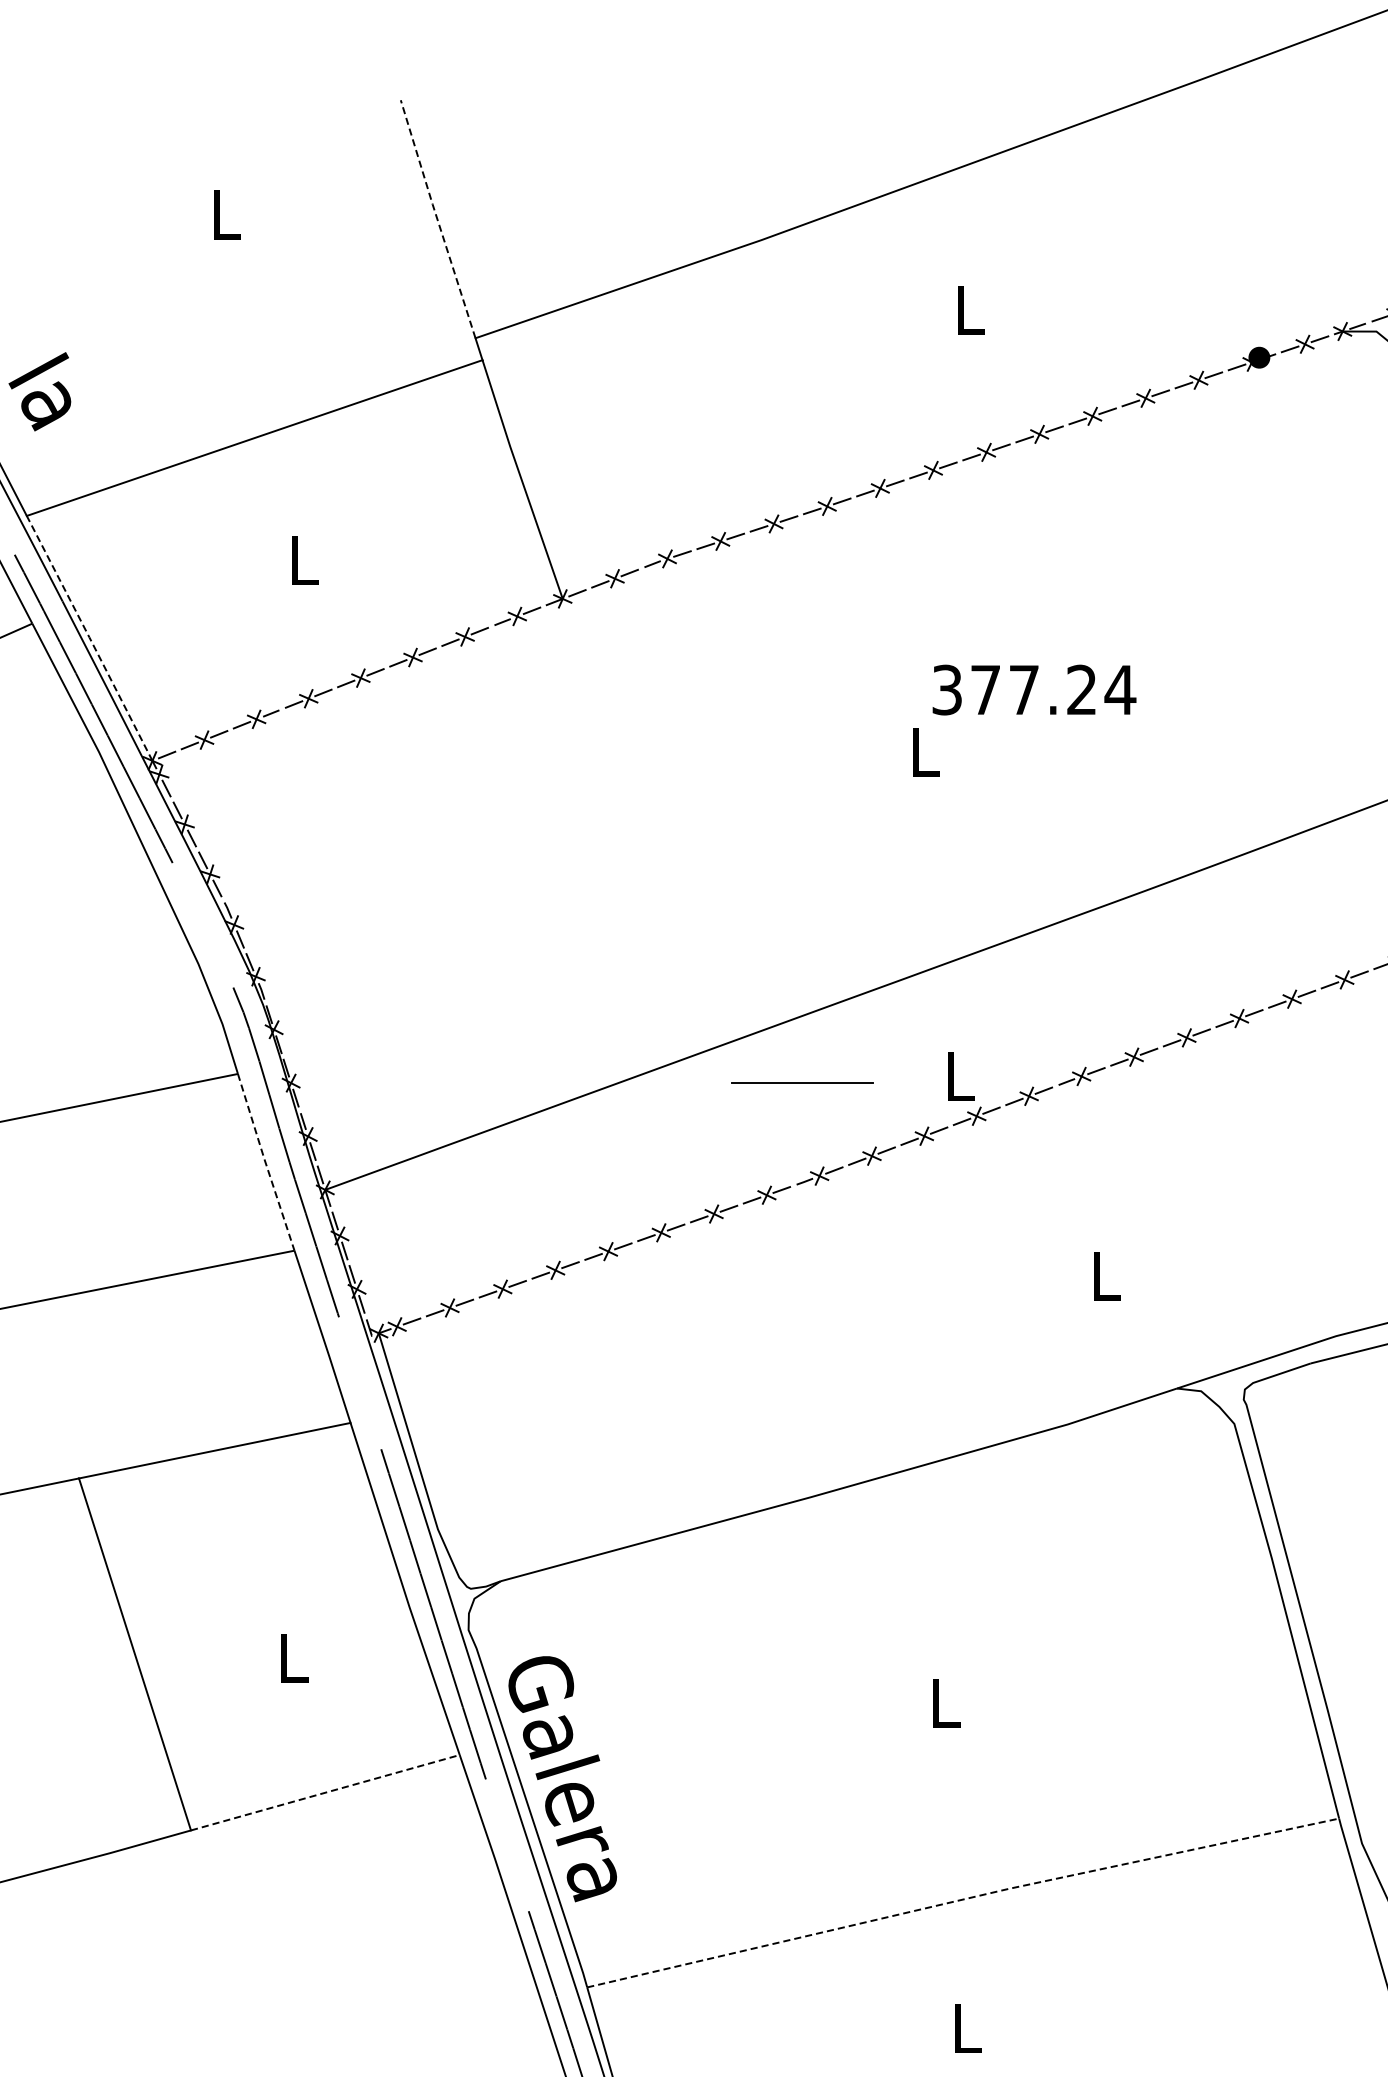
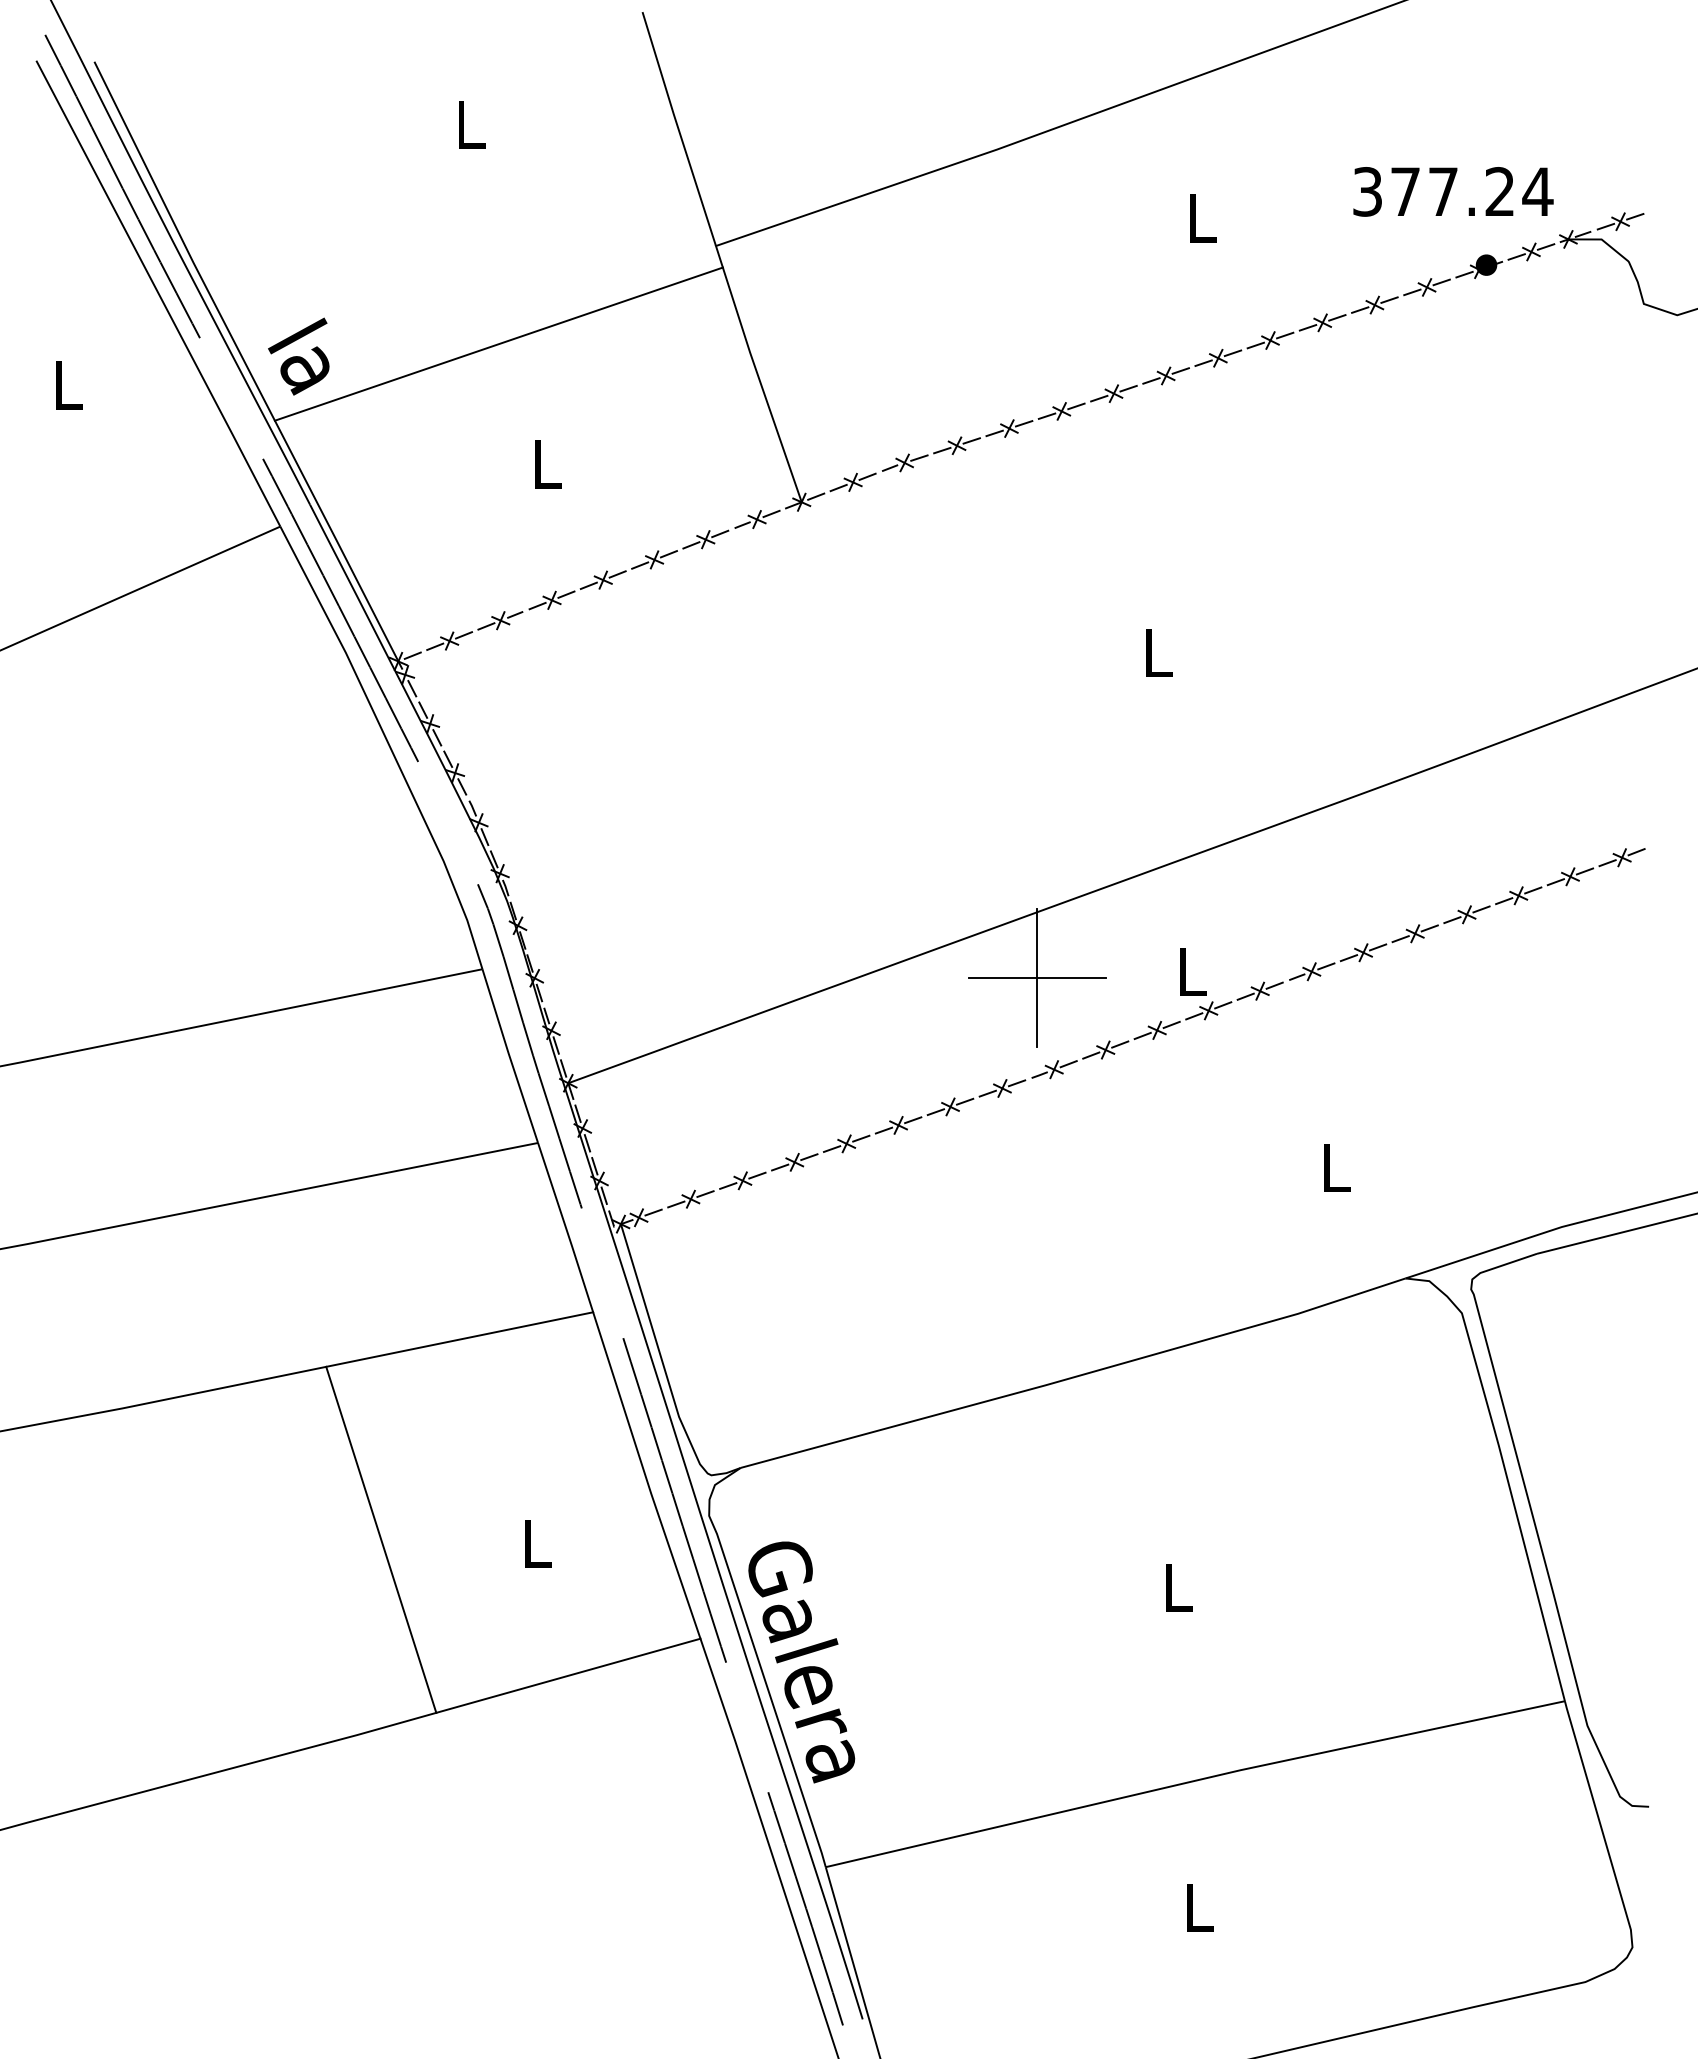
line: (437, 218) -> (678, 128), dashed -> solid
text: (39, 391) -> (298, 356), moved
line: (89, 637) -> (336, 540), dashed -> solid
text: (1034, 689) -> (1453, 191), moved
line: (802, 1083) -> (1037, 978), added
line: (265, 1162) -> (509, 1056), dashed -> solid
line: (325, 1792) -> (568, 1675), dashed -> solid
line: (963, 1899) -> (1195, 1780), dashed -> solid

